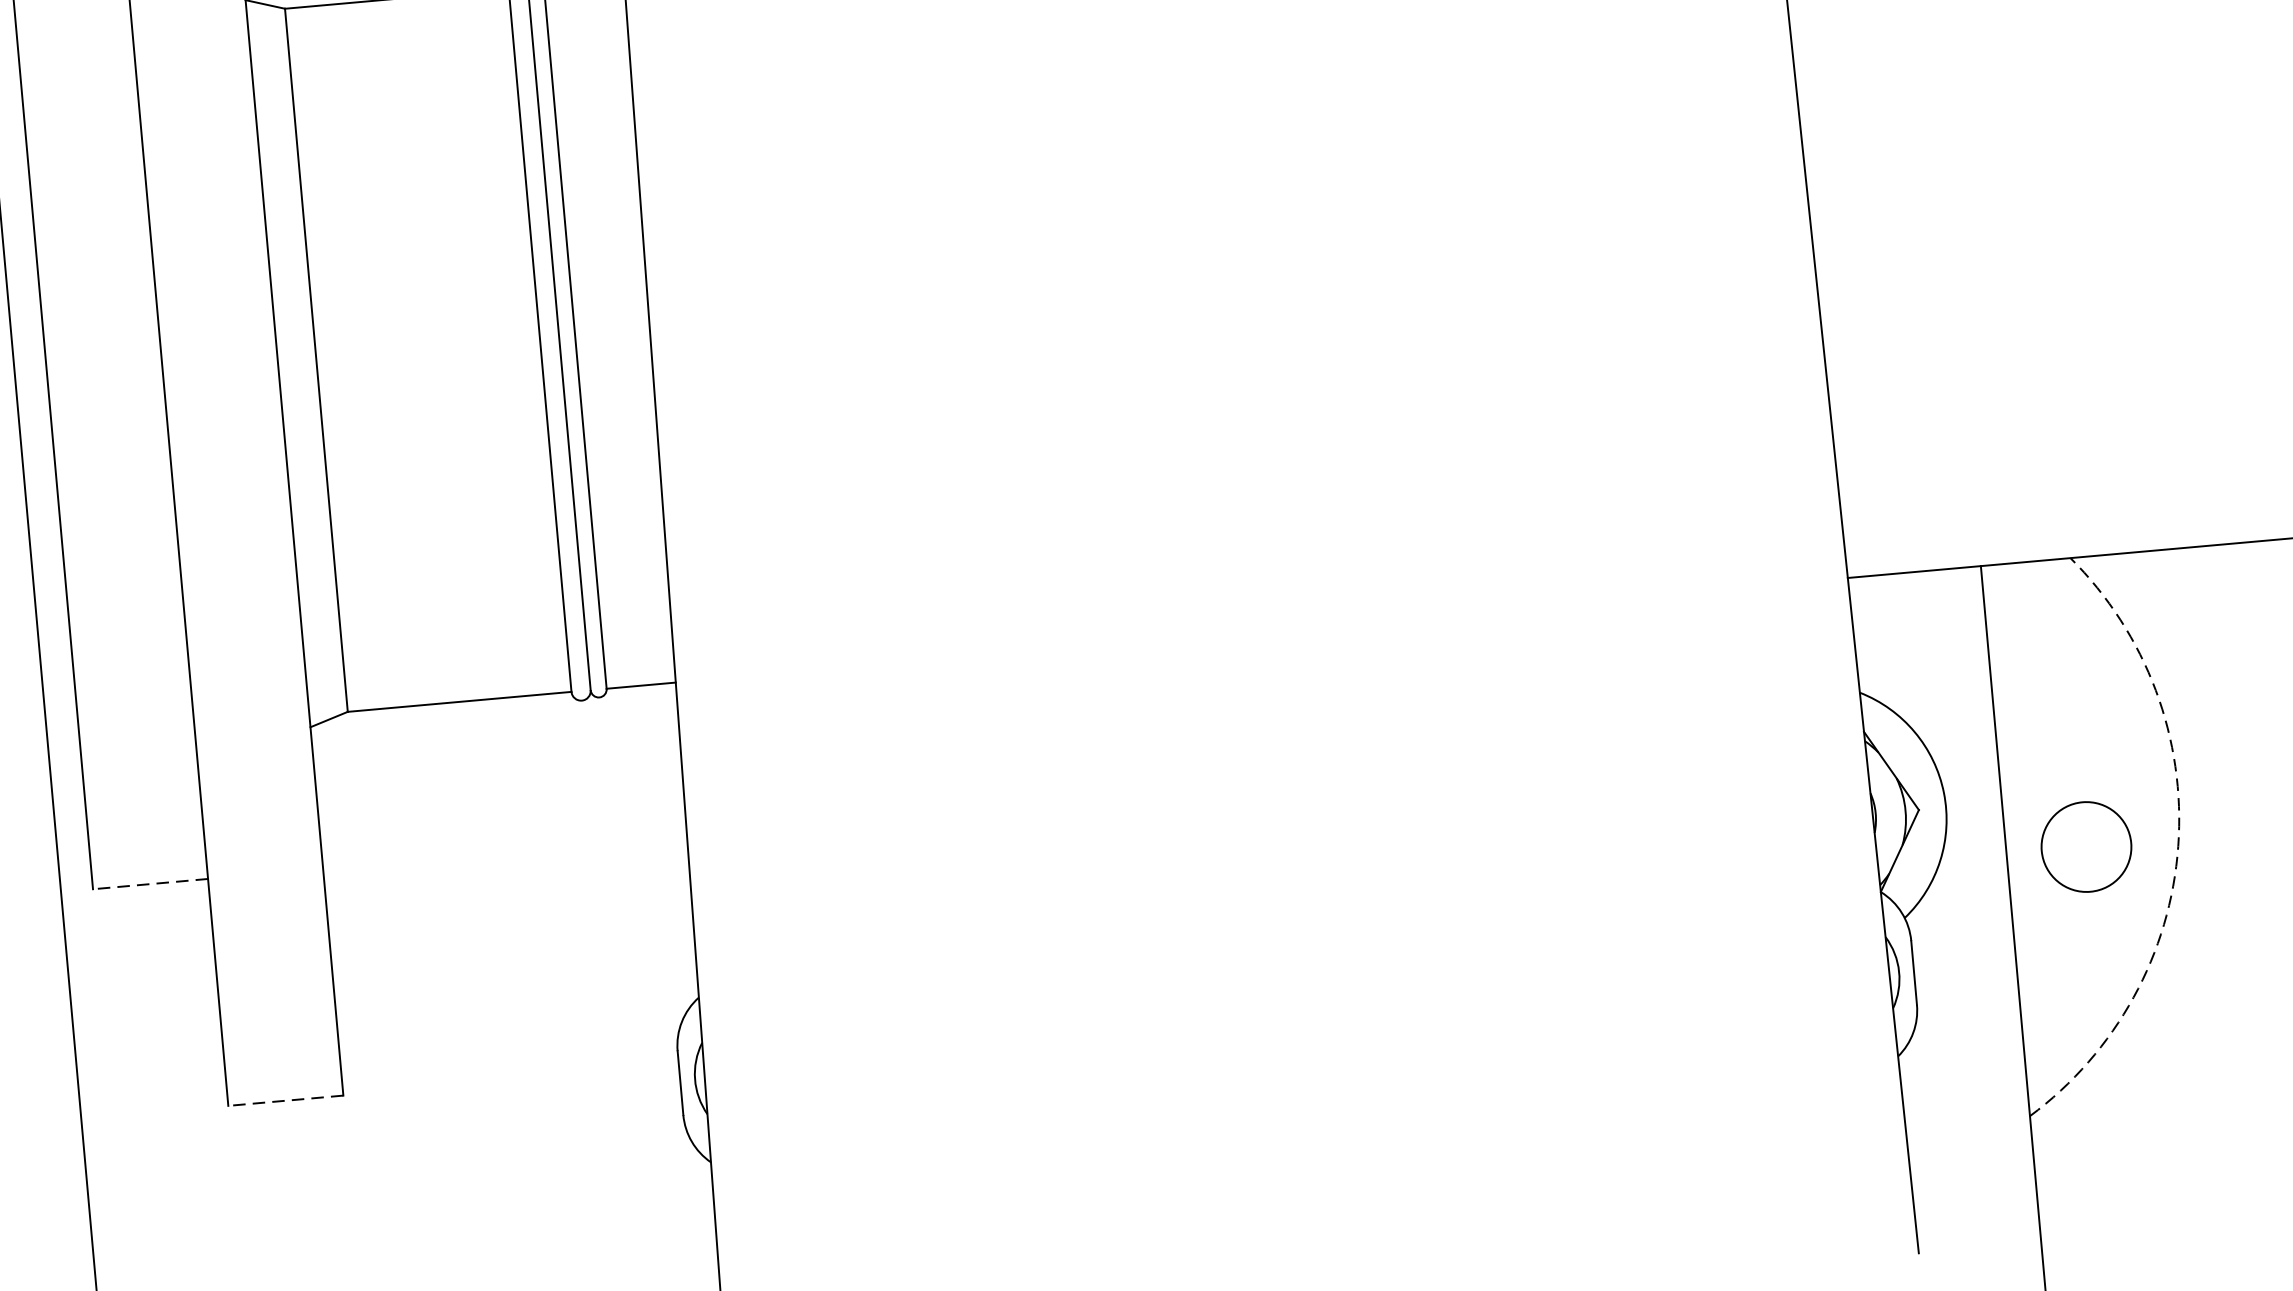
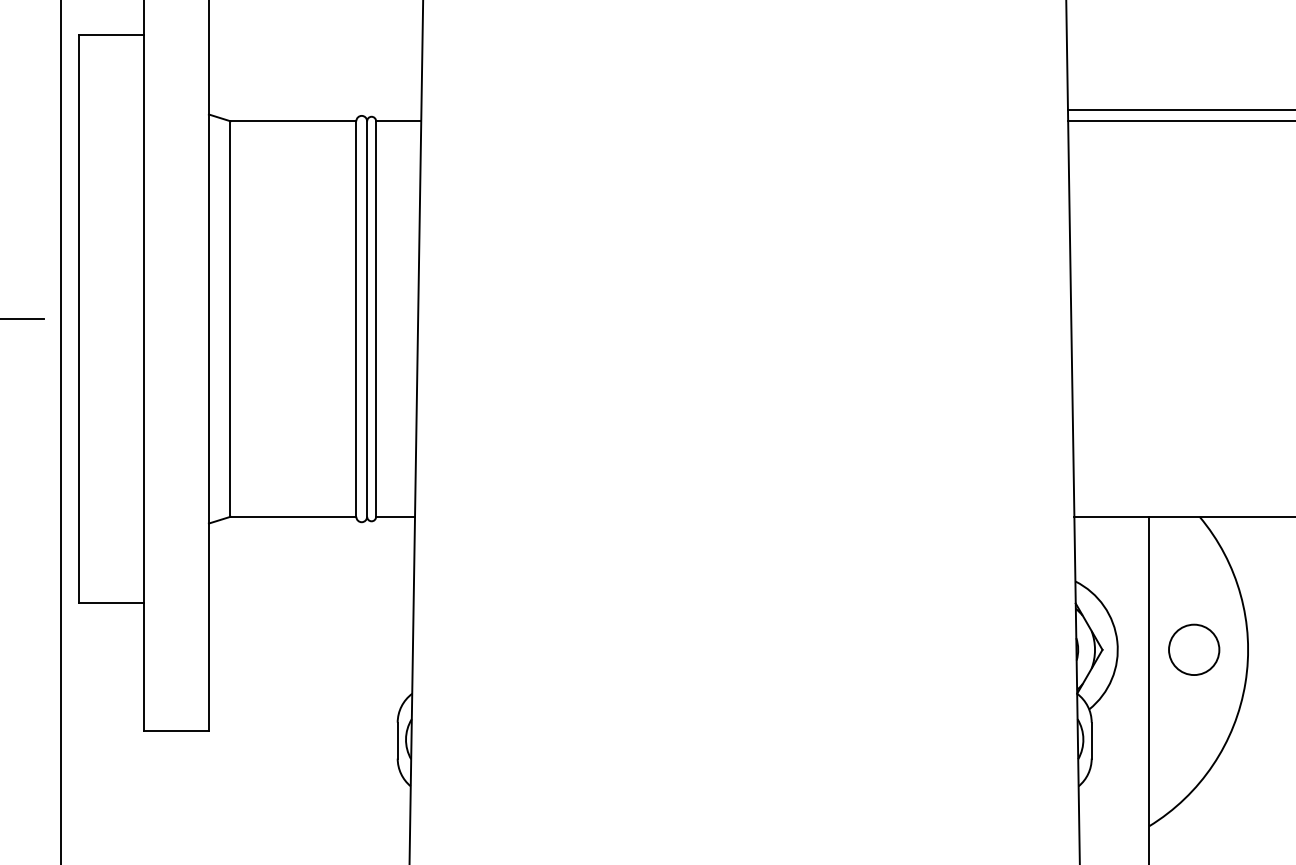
circle: (2086, 846) -> (1194, 649), moved
arc: (2178, 847) -> (1245, 683), dashed -> solid
line: (150, 884) -> (111, 603), dashed -> solid
line: (285, 1100) -> (176, 730), dashed -> solid

